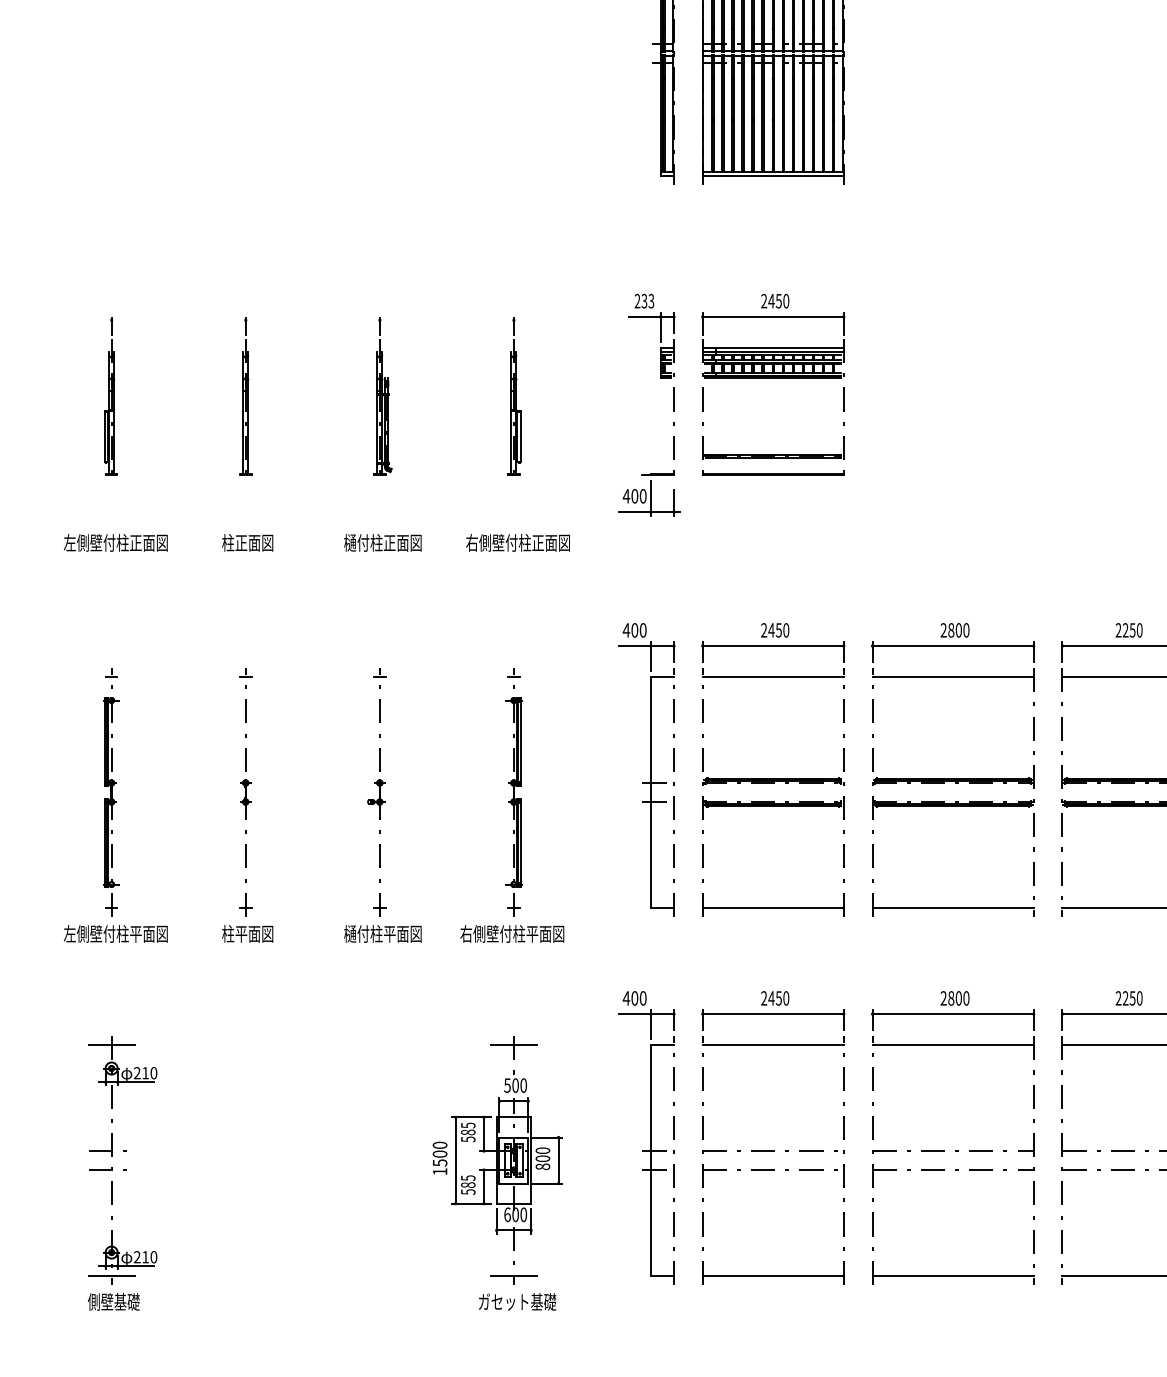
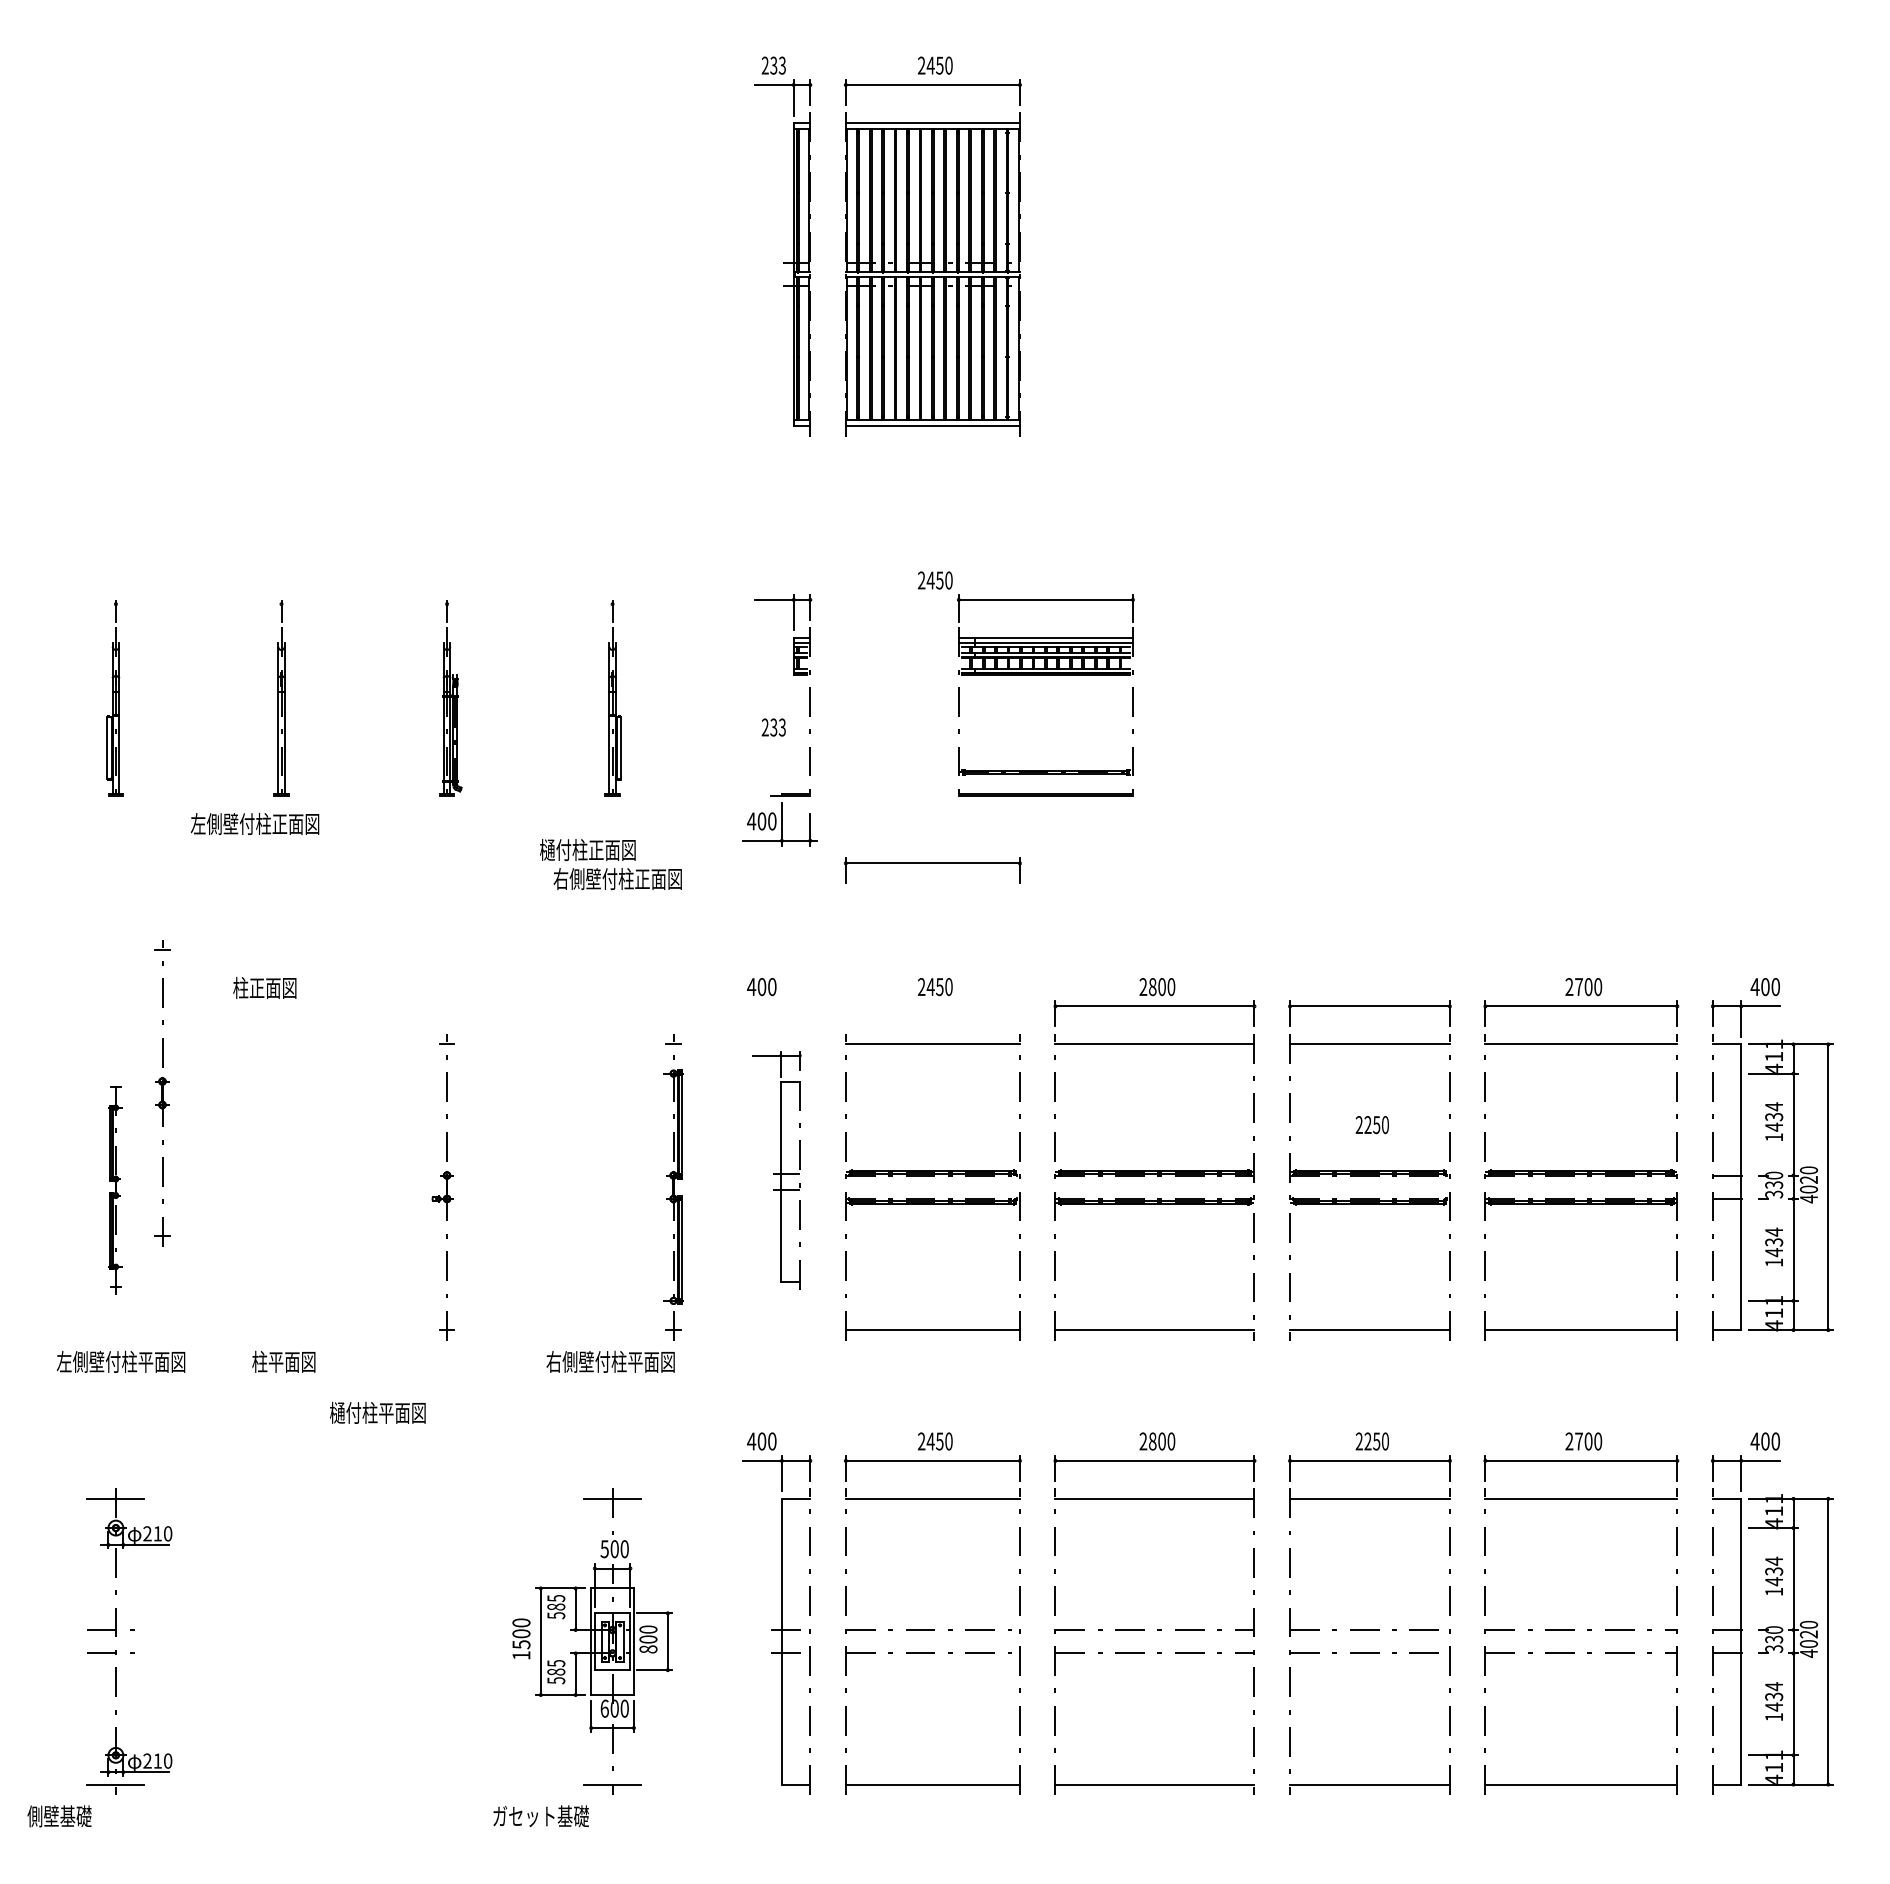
text: (644, 301) -> (773, 727), moved
part: (772, 378) -> (1045, 675), moved
text: (115, 542) -> (254, 823), moved
text: (247, 542) -> (264, 987), moved
text: (382, 542) -> (587, 849), moved
text: (1128, 630) -> (1371, 1125), moved
part: (772, 646) -> (932, 863), moved
part: (647, 778) -> (777, 1170), size x0.7
part: (111, 792) -> (115, 1187), size x0.7
part: (245, 792) -> (162, 1093), moved
part: (513, 792) -> (673, 1187), moved
text: (382, 933) -> (377, 1412), moved
text: (113, 1302) -> (59, 1816), moved
text: (517, 1302) -> (540, 1816), moved

